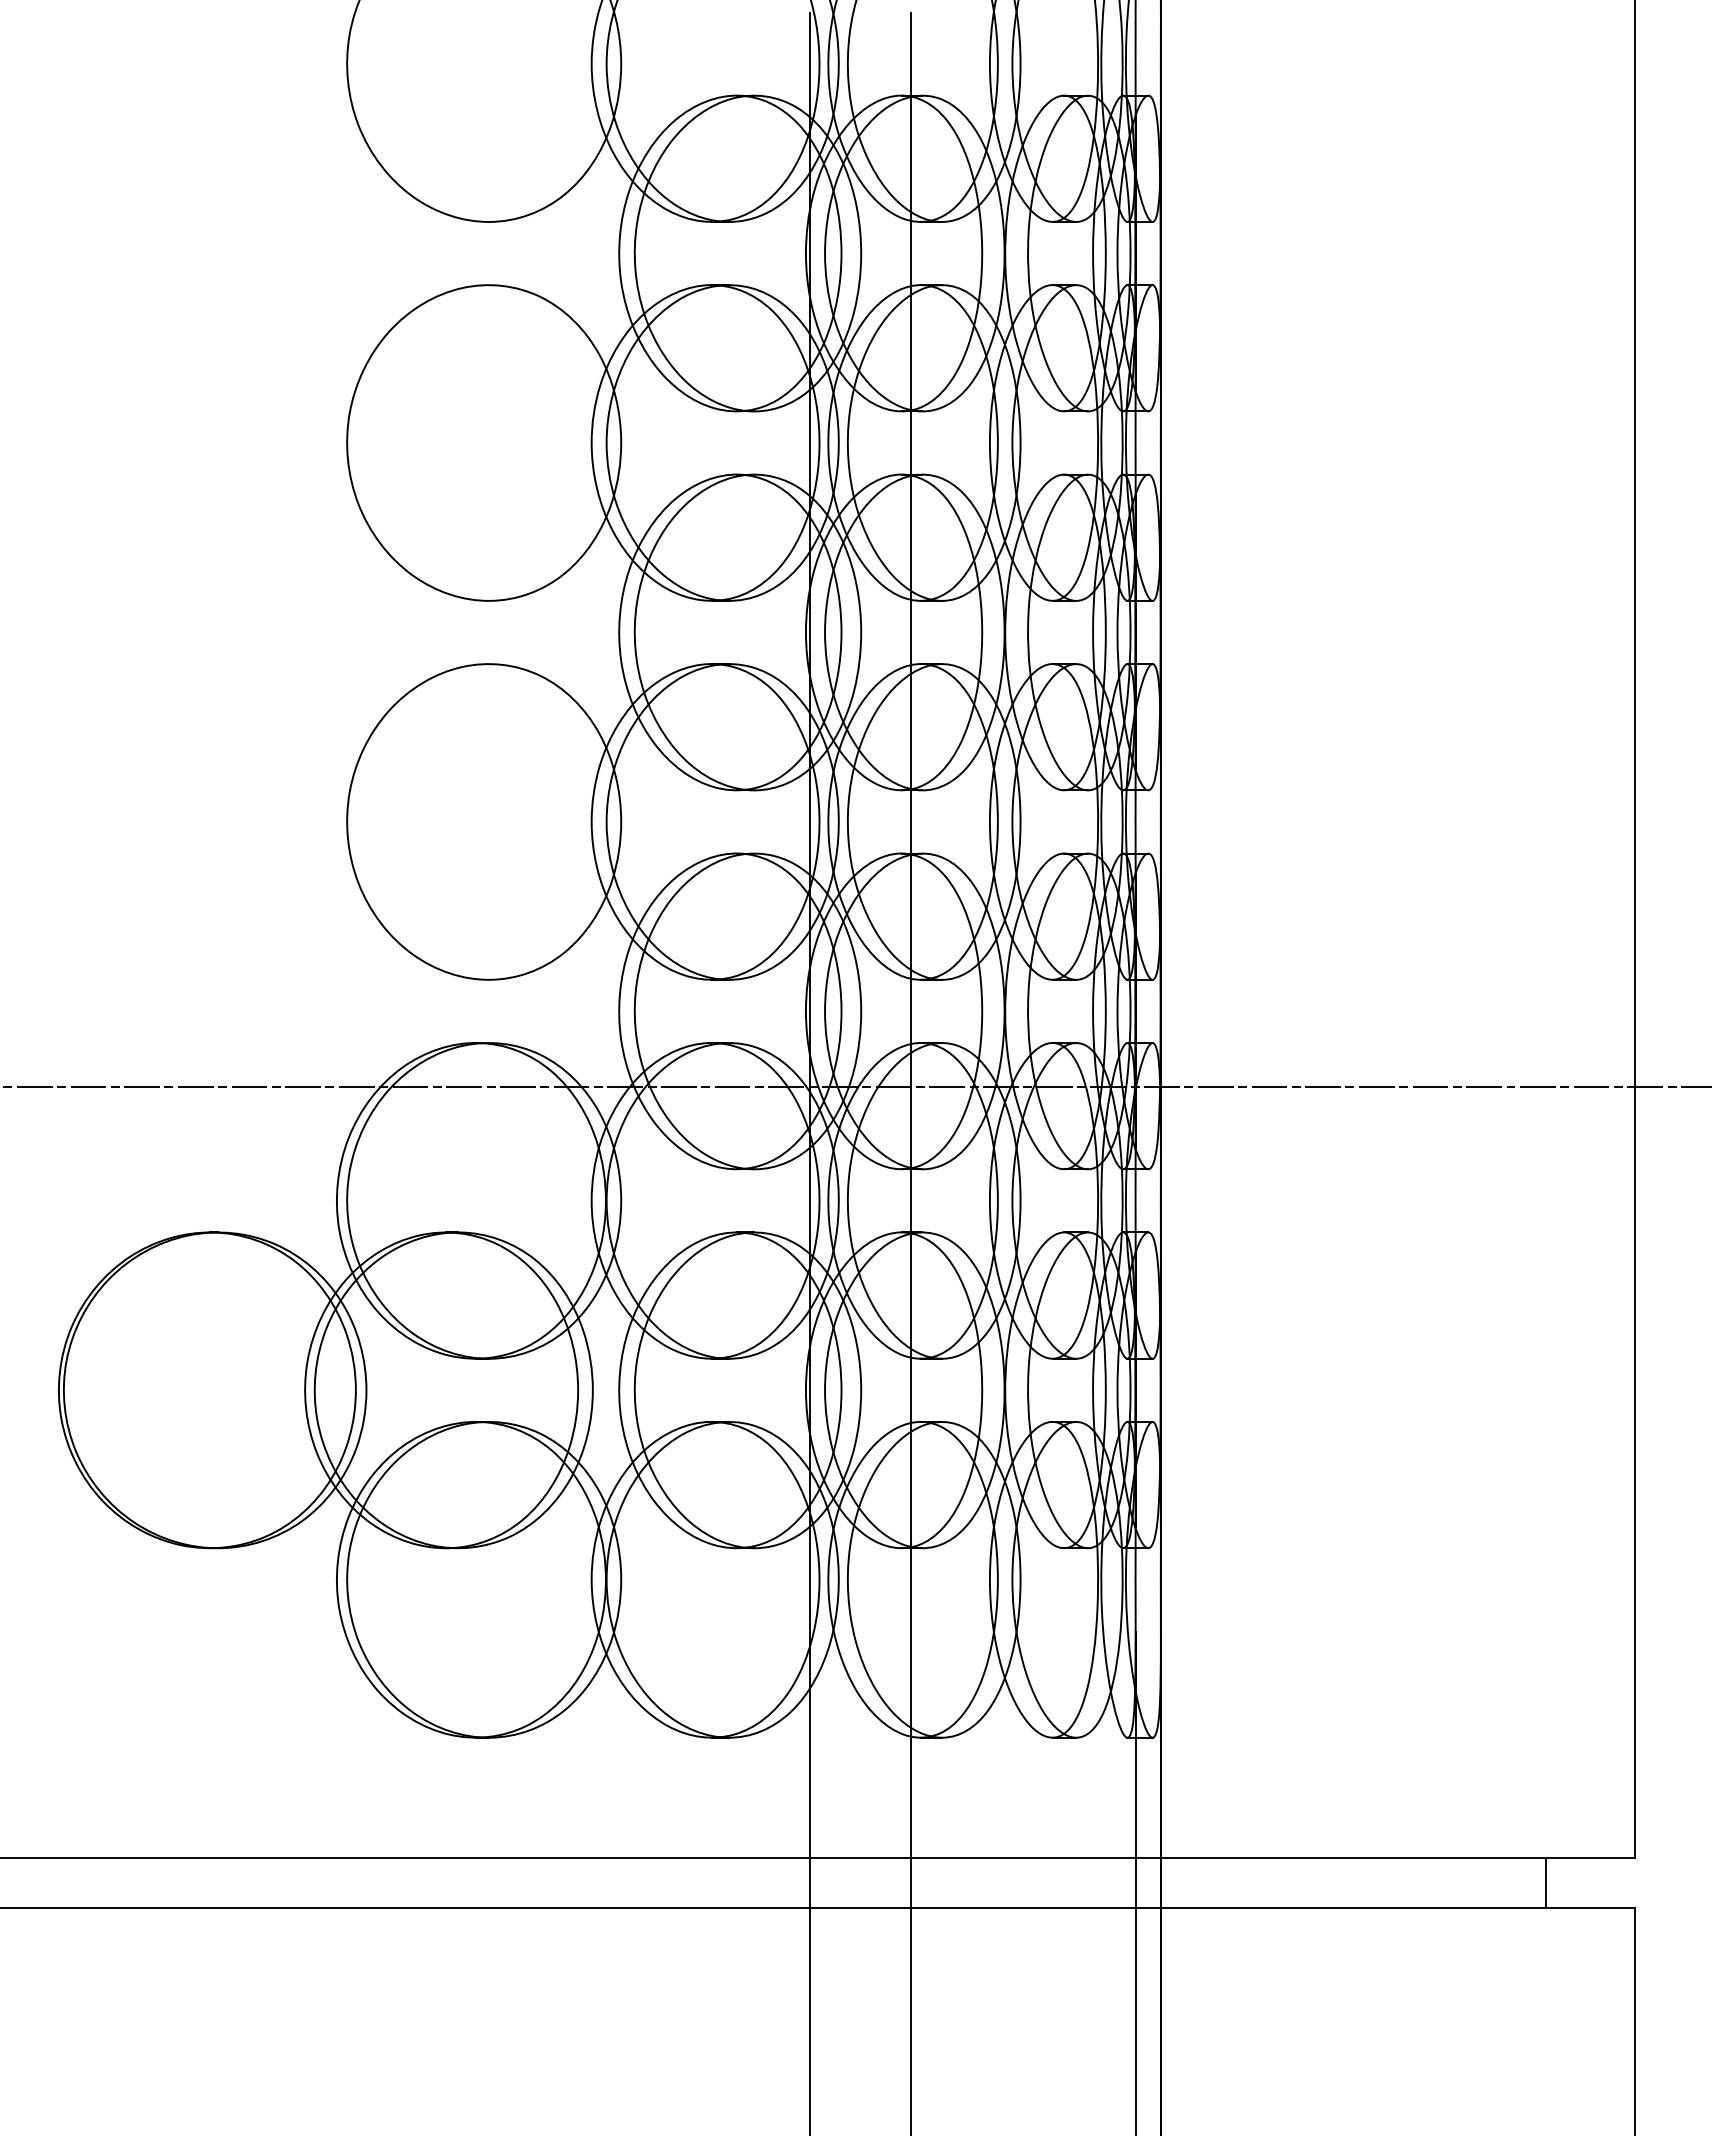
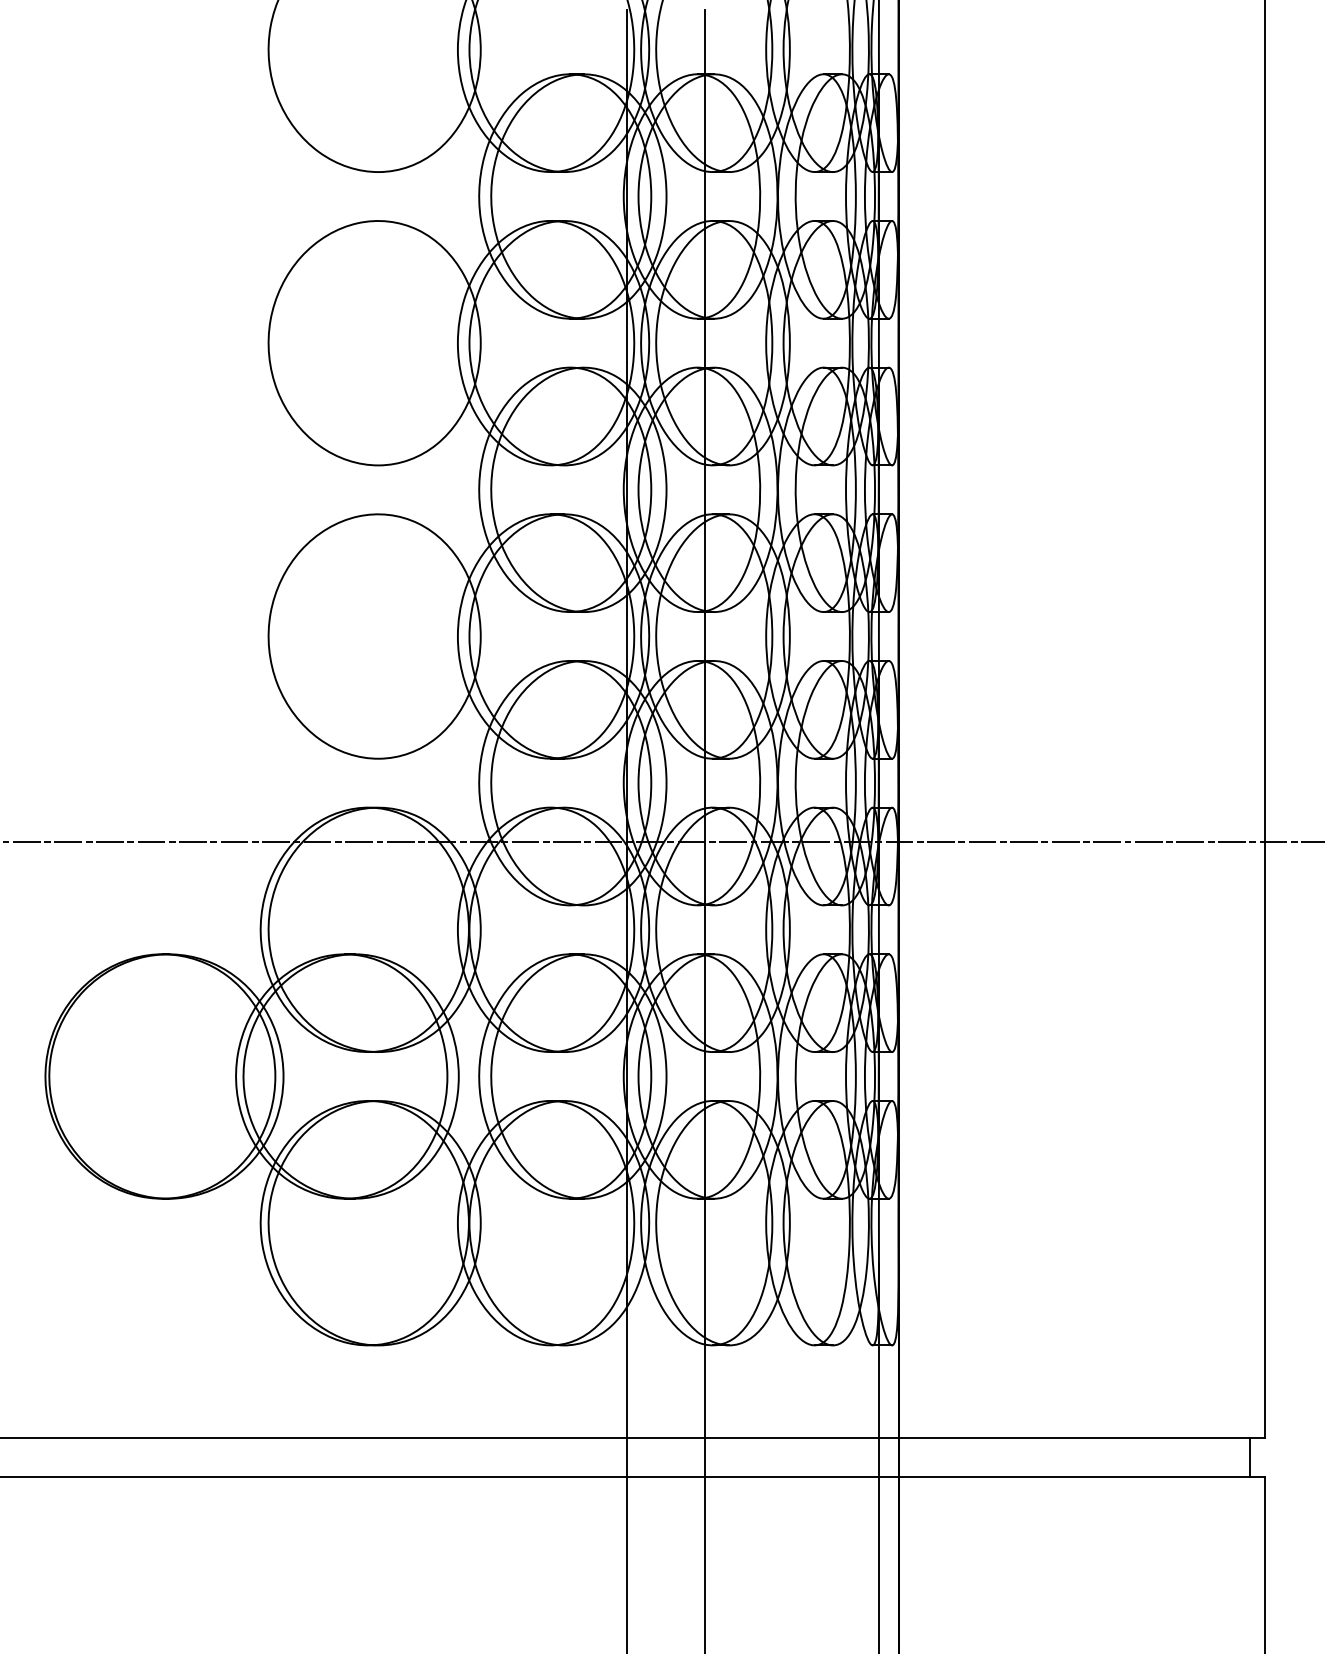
line: (1546, 1882) -> (1250, 1457), moved

